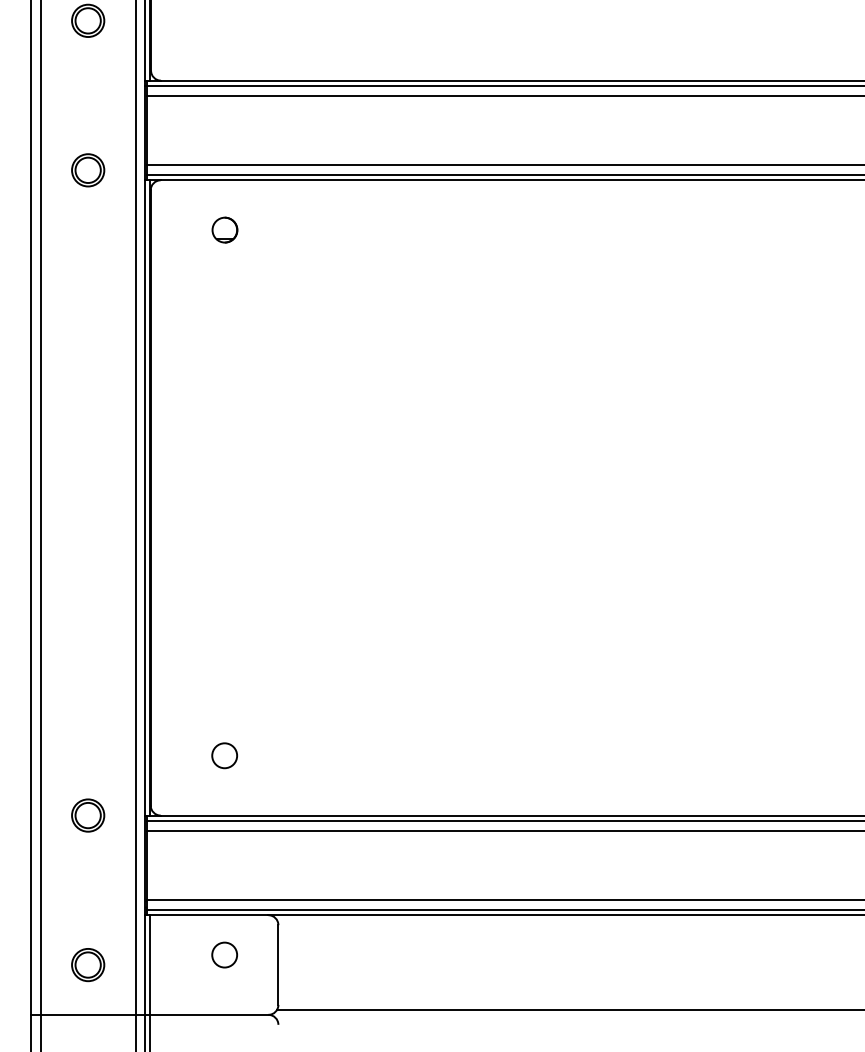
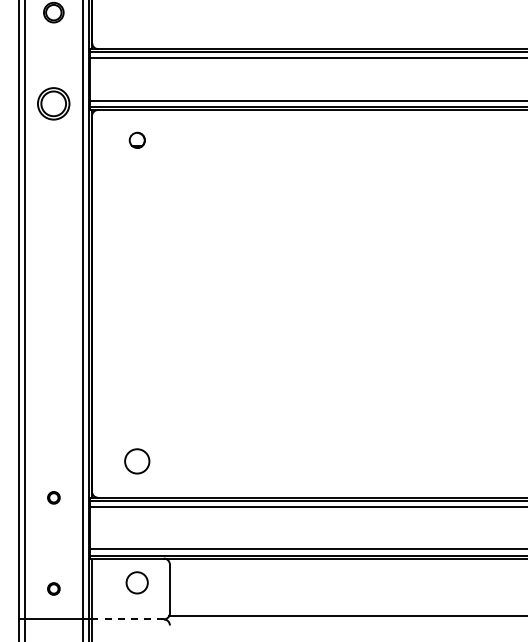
part: (87, 169) -> (53, 103), size x1.6
circle: (223, 754) -> (136, 460), size x1.6
part: (87, 815) -> (53, 497), size x0.6
circle: (223, 954) -> (136, 582), size x1.4
part: (87, 964) -> (53, 588), size x0.6
line: (208, 1015) -> (127, 619), solid -> dashed

